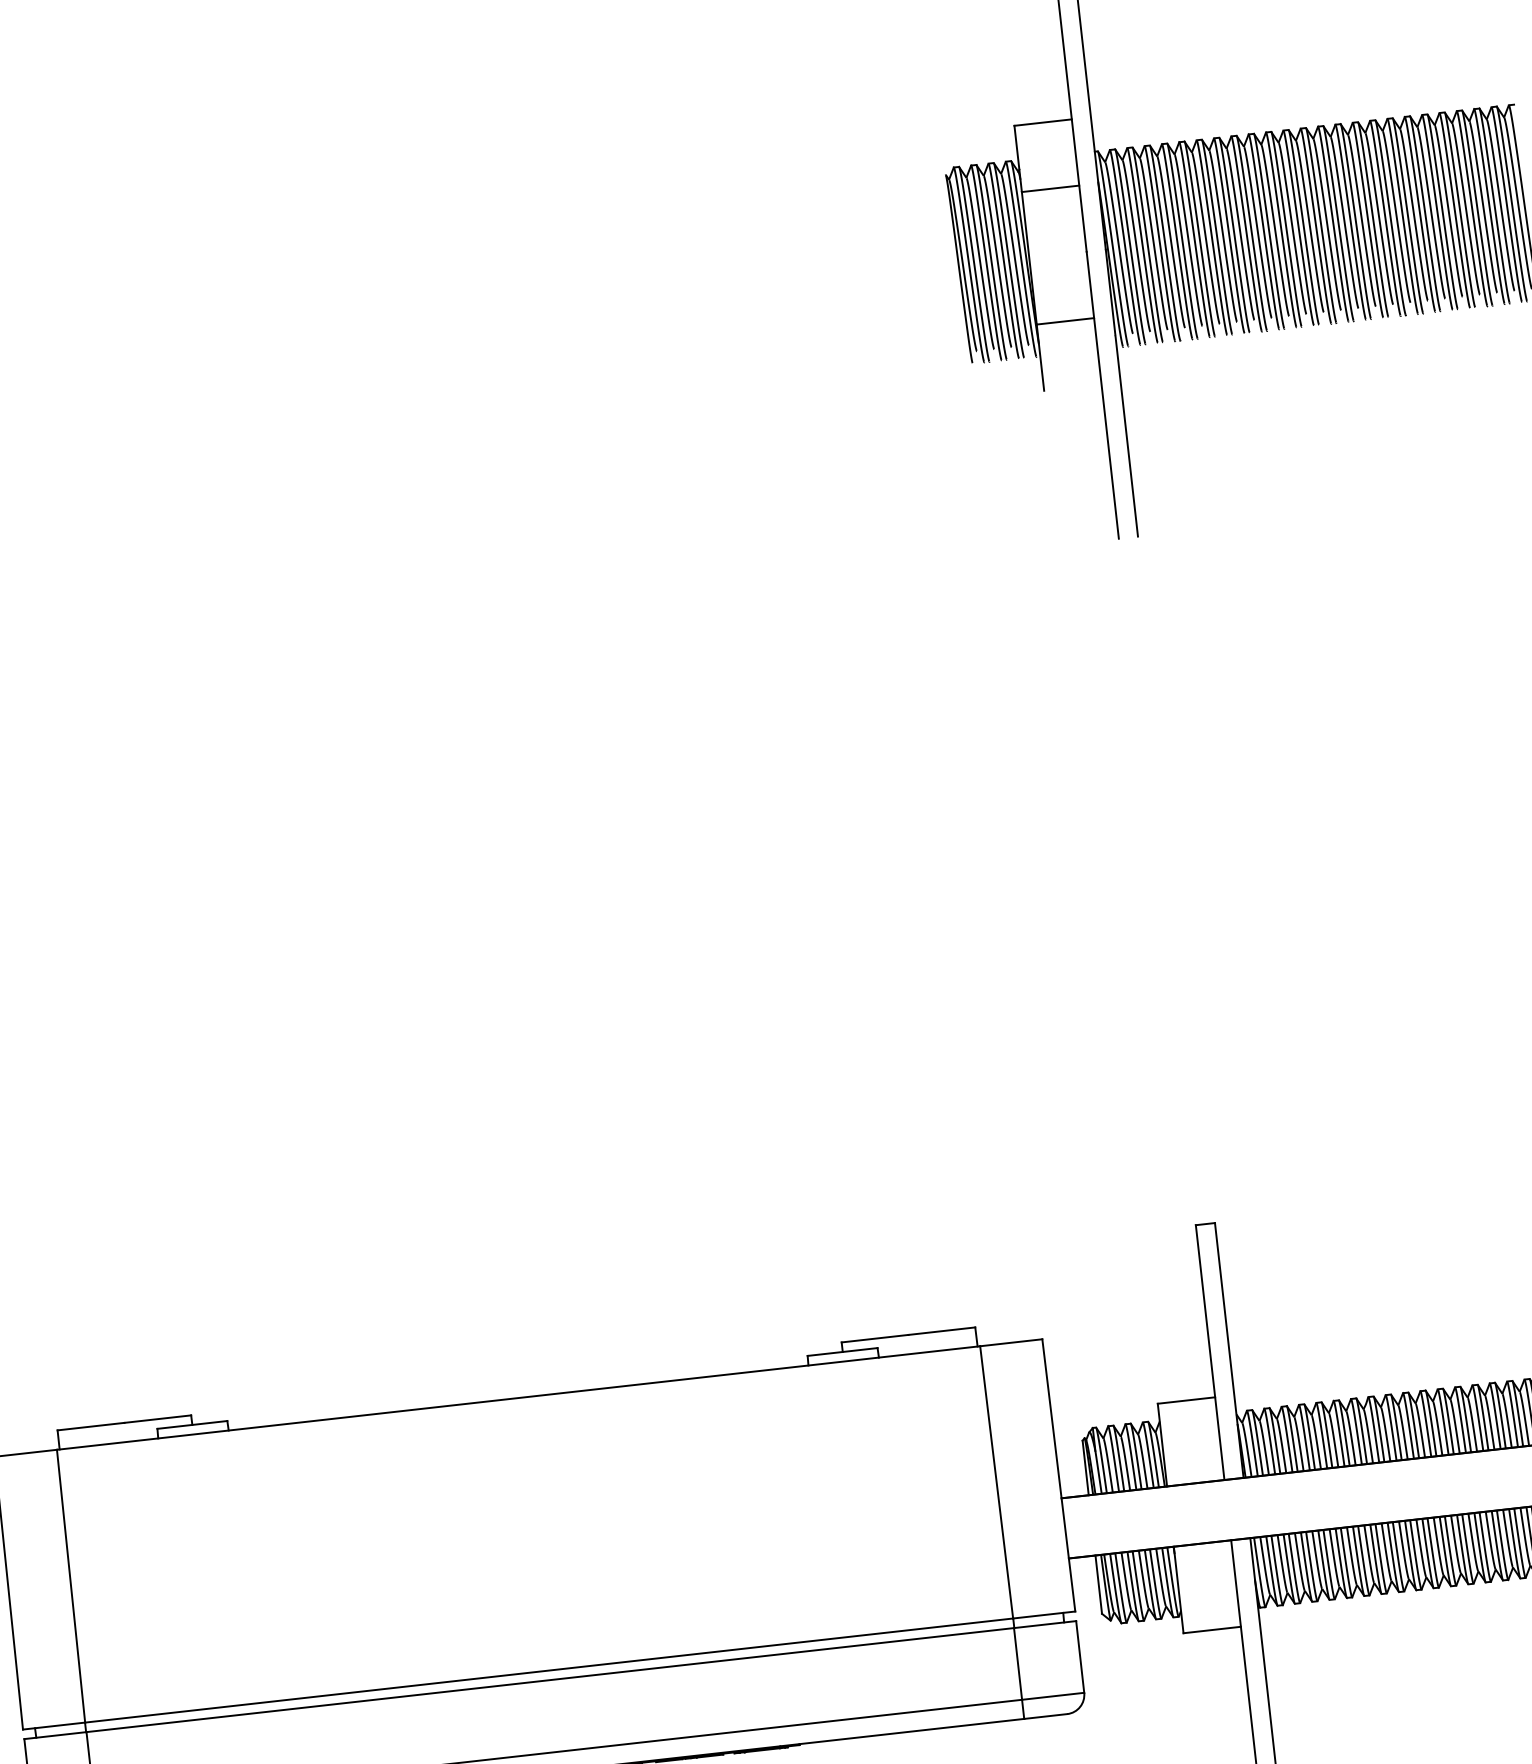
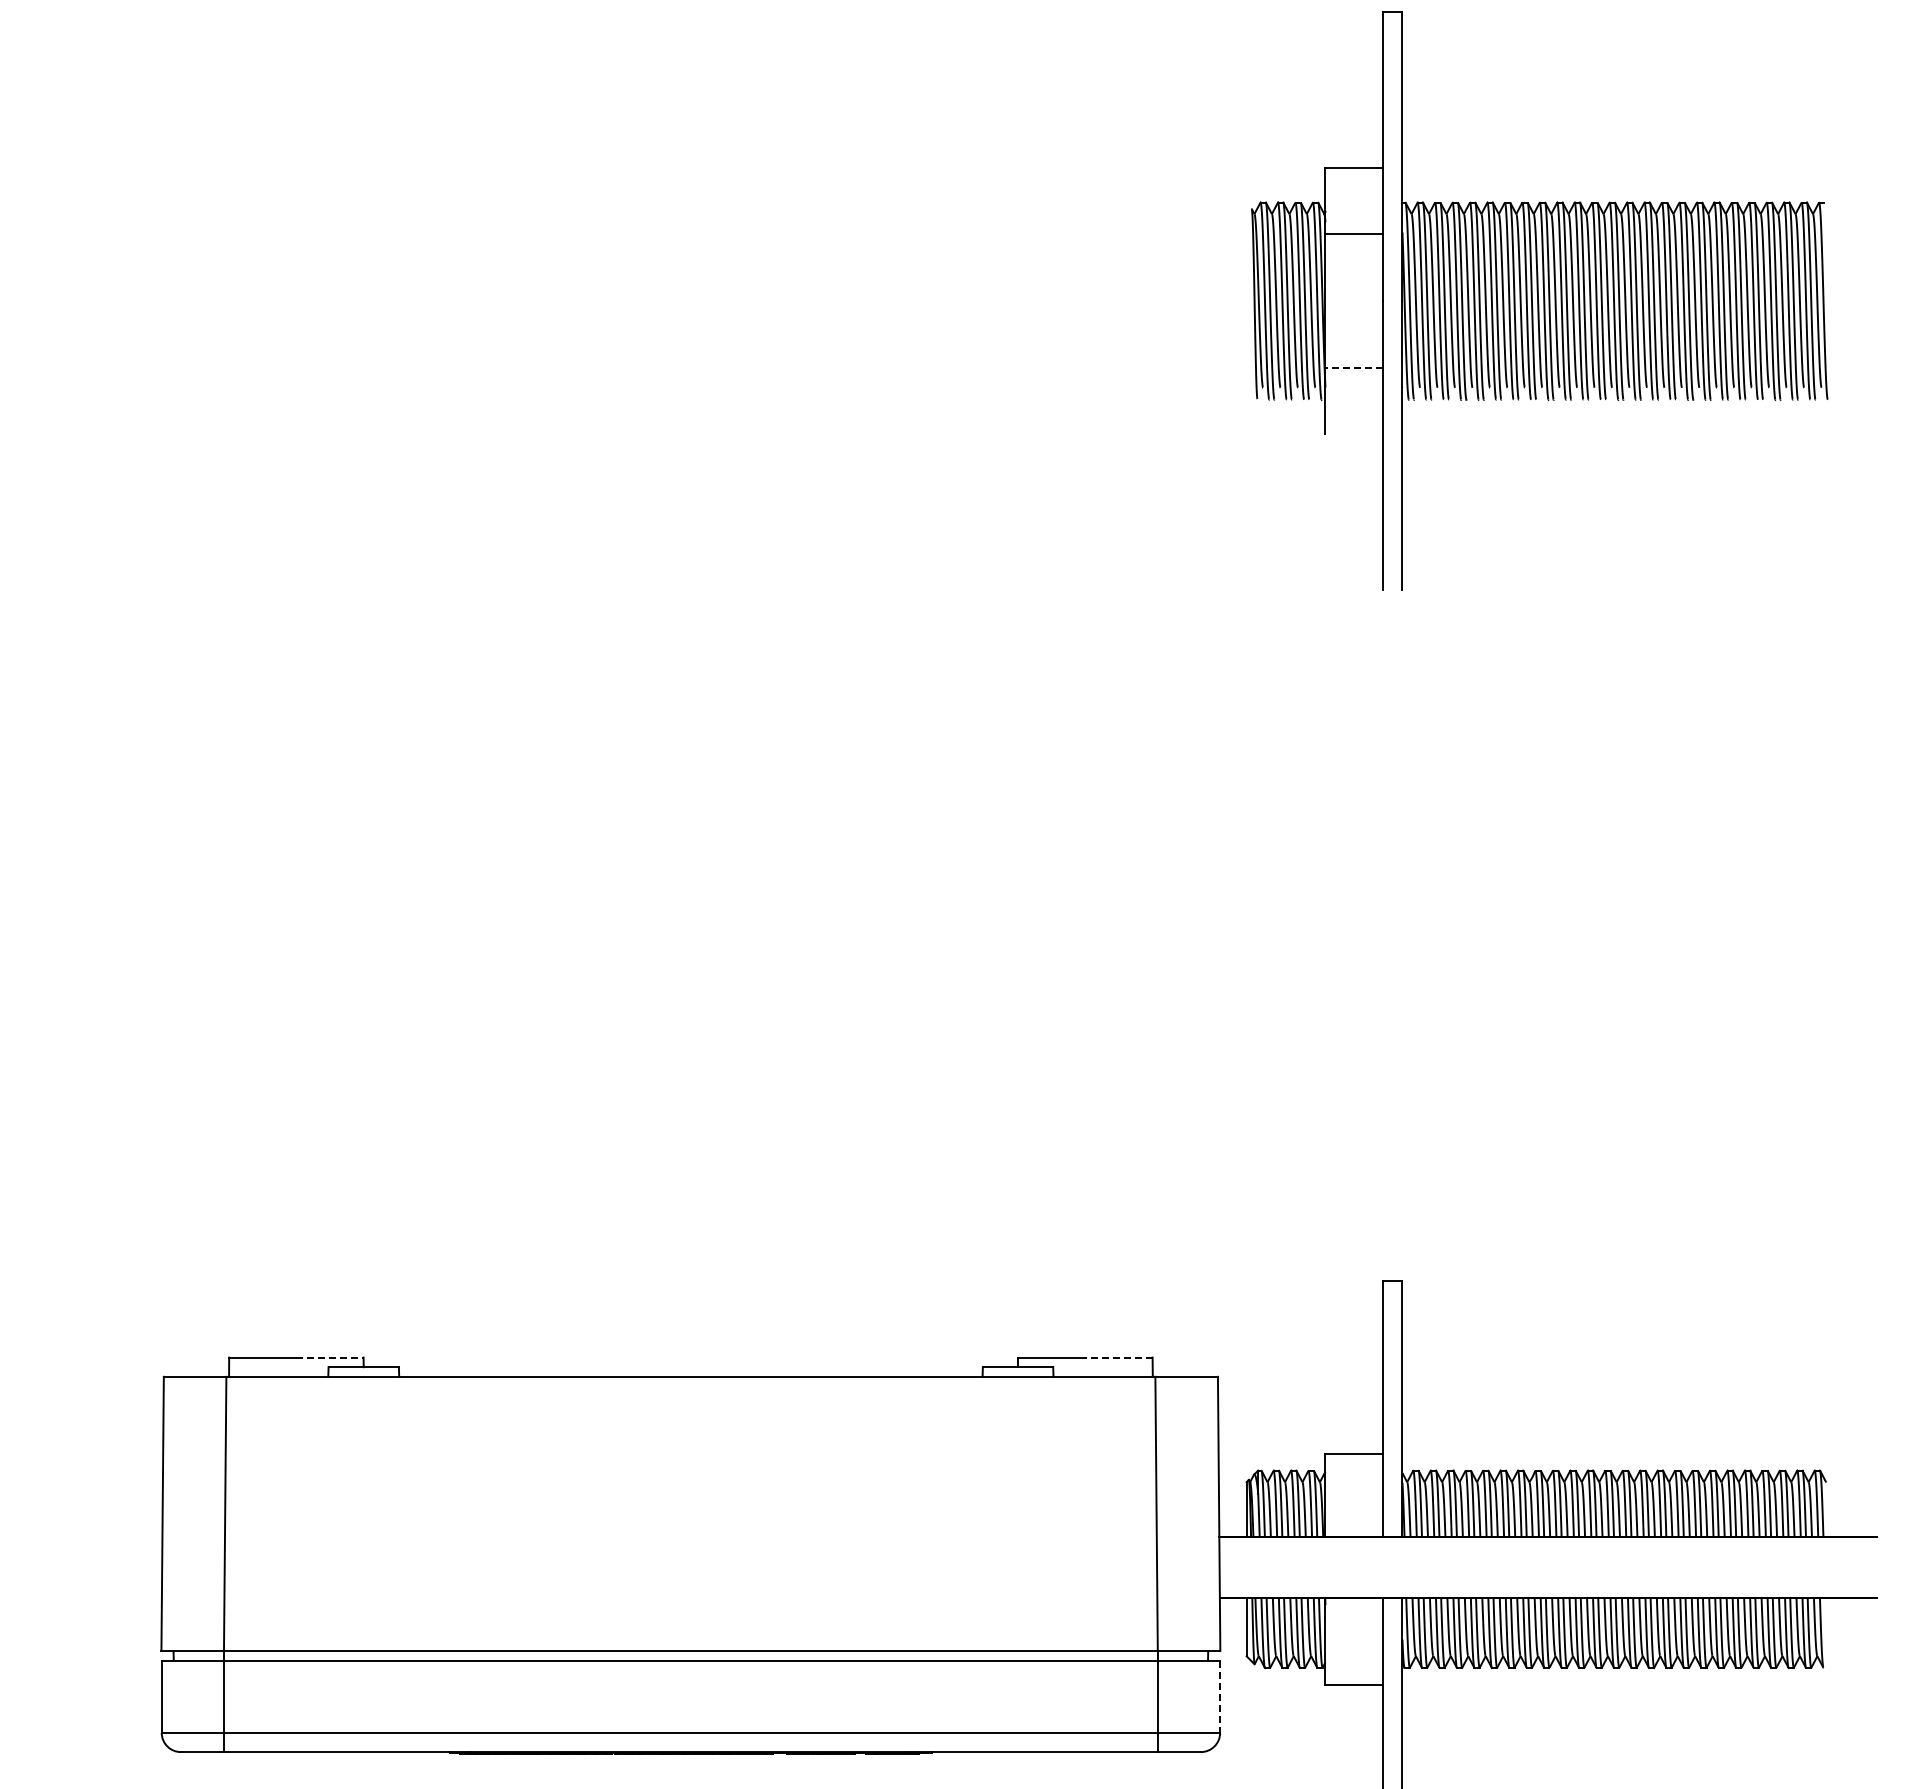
line: (1065, 321) -> (1354, 367), solid -> dashed
line: (942, 1331) -> (1119, 1357), solid -> dashed
line: (158, 1418) -> (330, 1357), solid -> dashed
line: (1080, 1657) -> (1220, 1697), solid -> dashed

